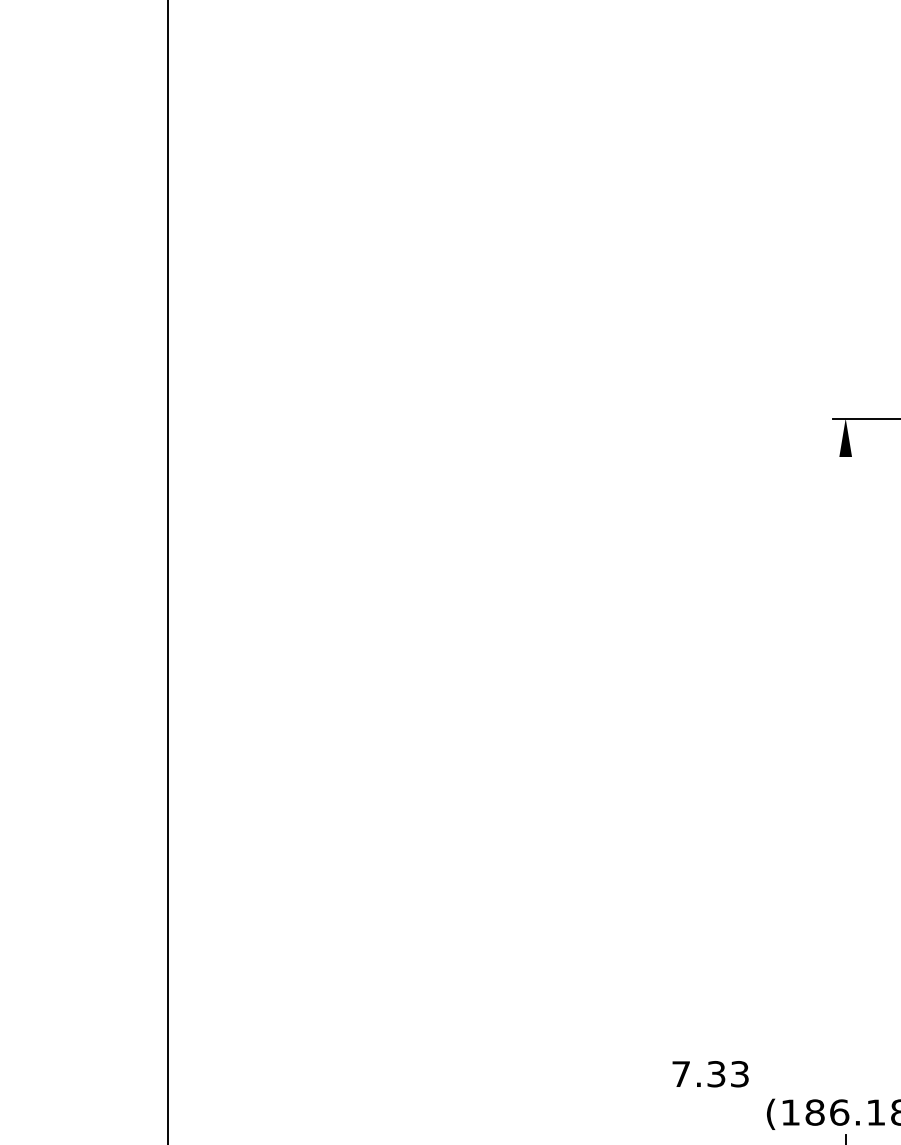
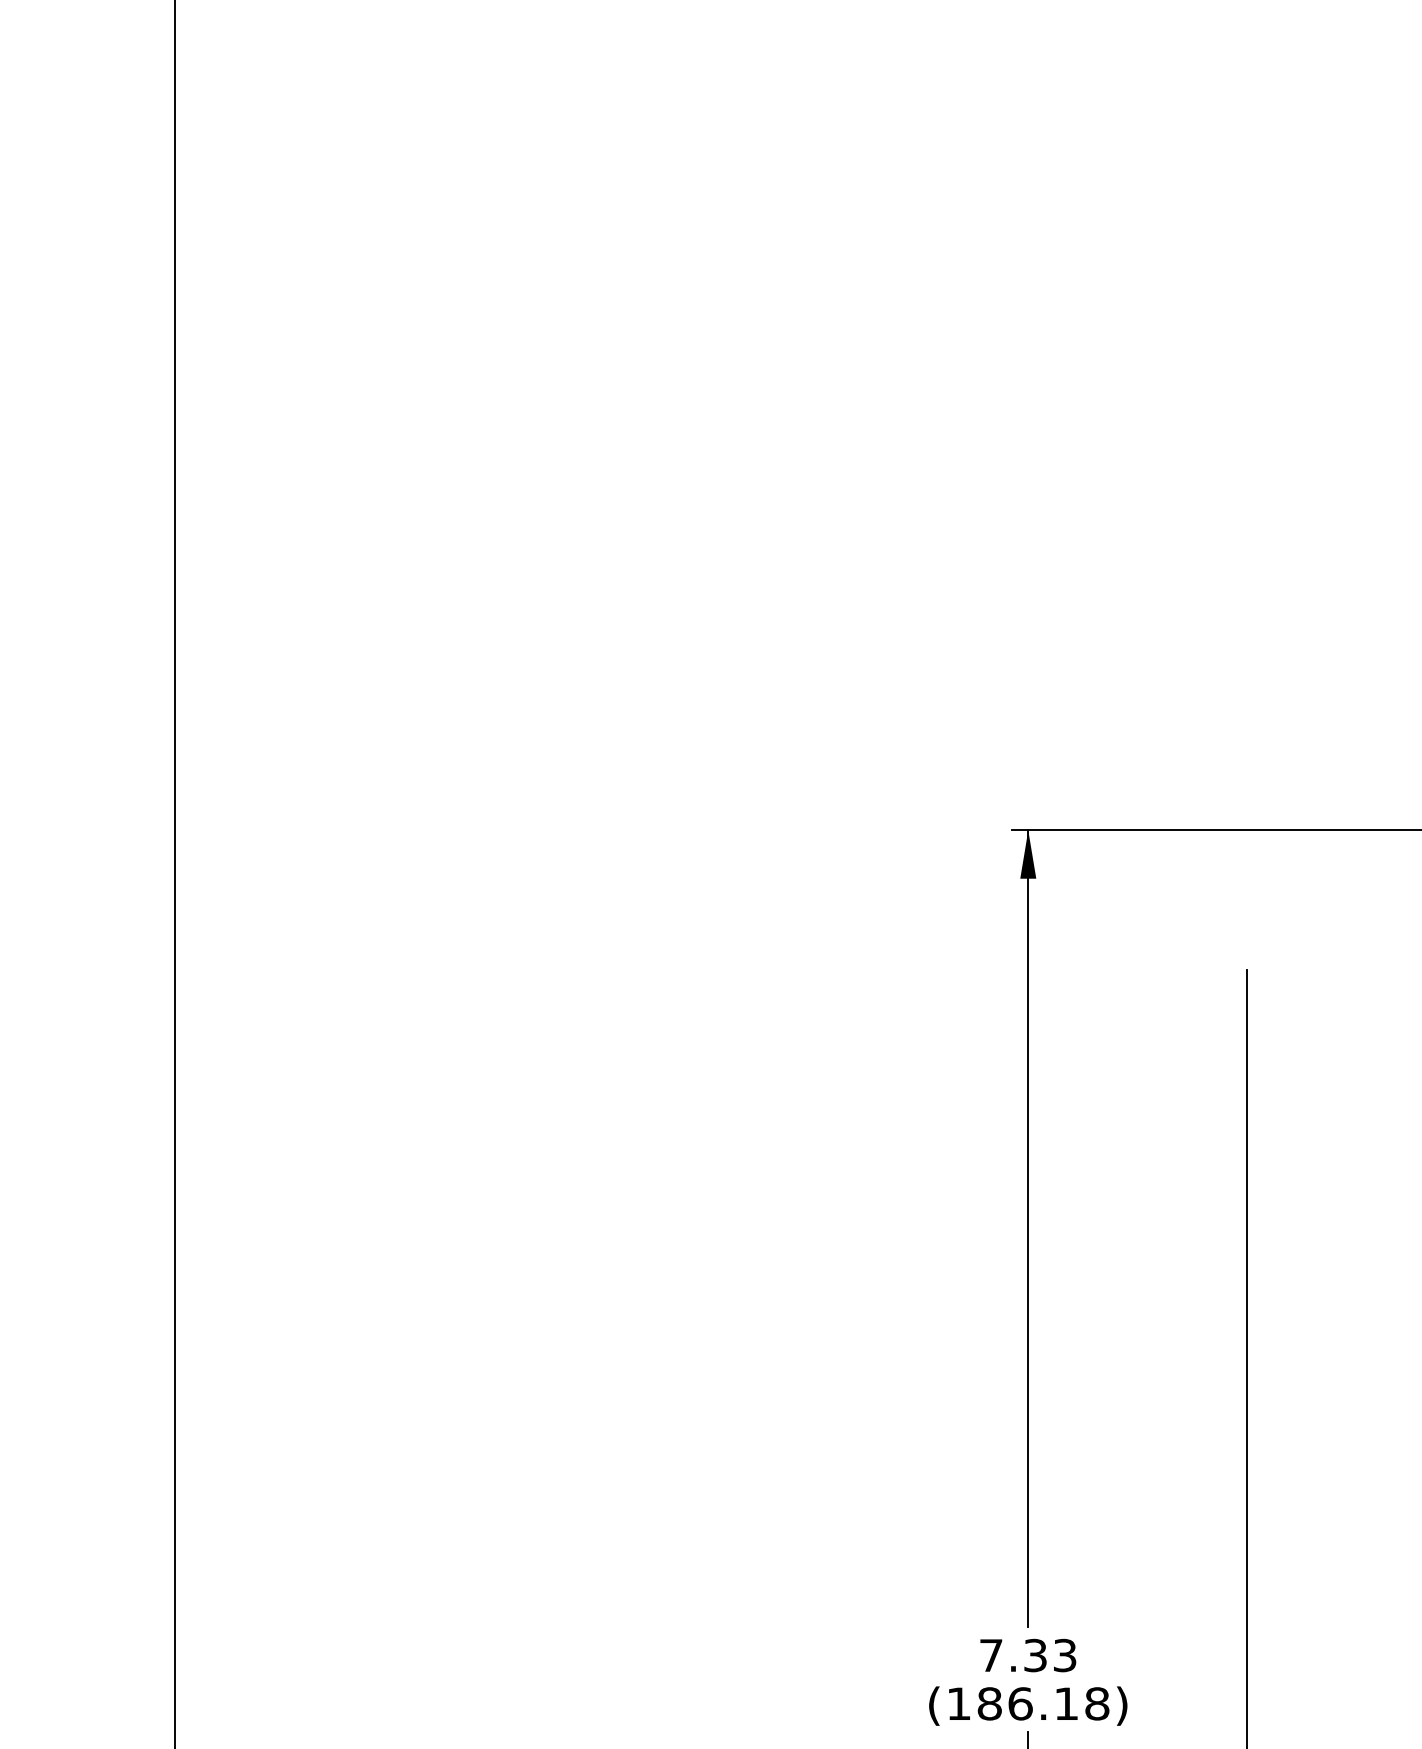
line: (845, 734) -> (1028, 1228), added
text: (710, 1074) -> (1028, 1655), moved

